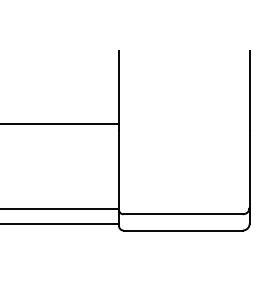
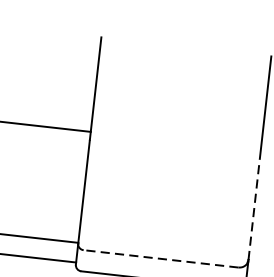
line: (249, 169) -> (253, 210), solid -> dashed
line: (183, 214) -> (161, 259), solid -> dashed

